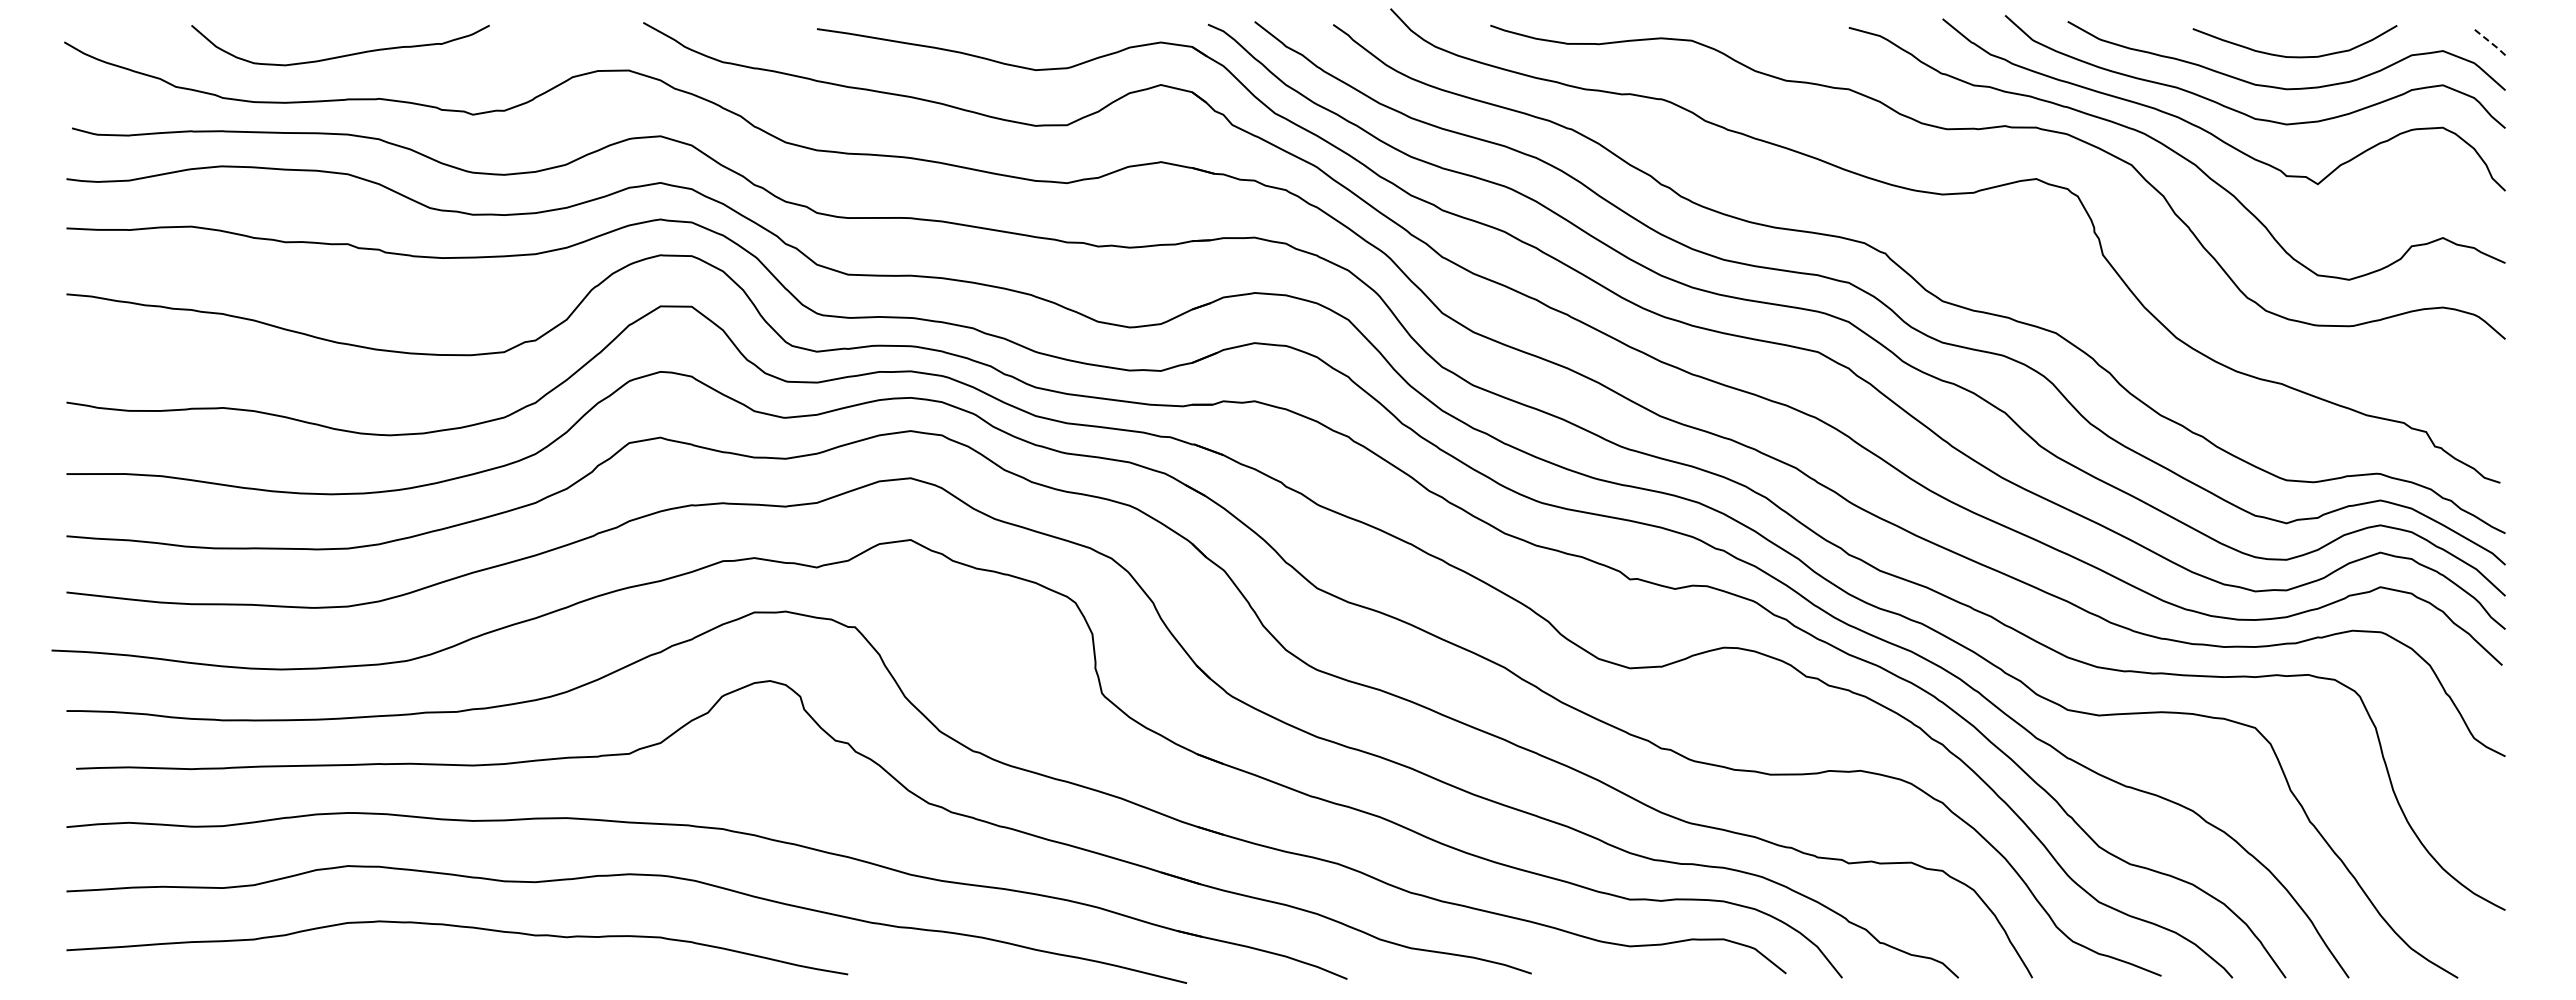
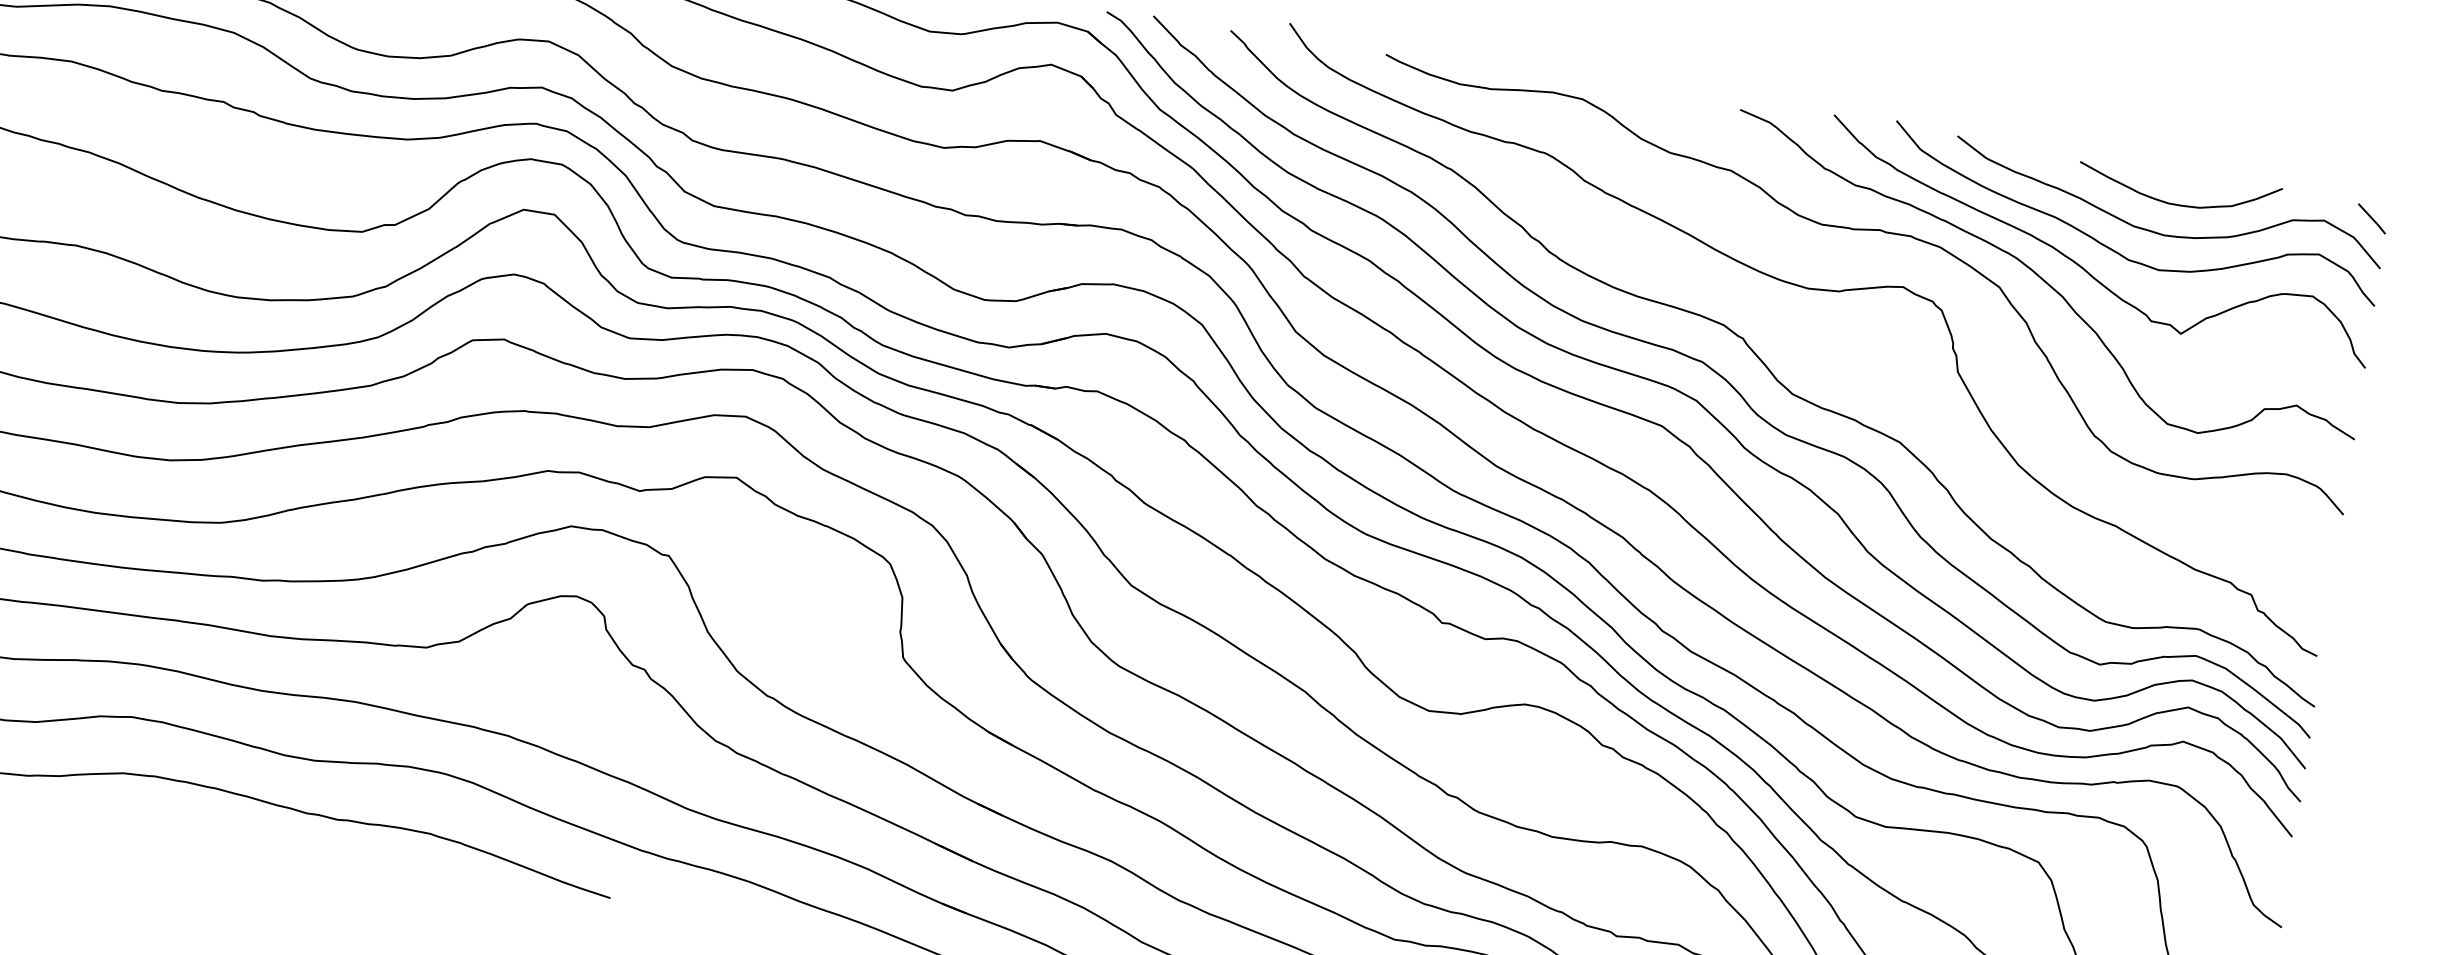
line: (2490, 42) -> (2372, 219), dashed -> solid

